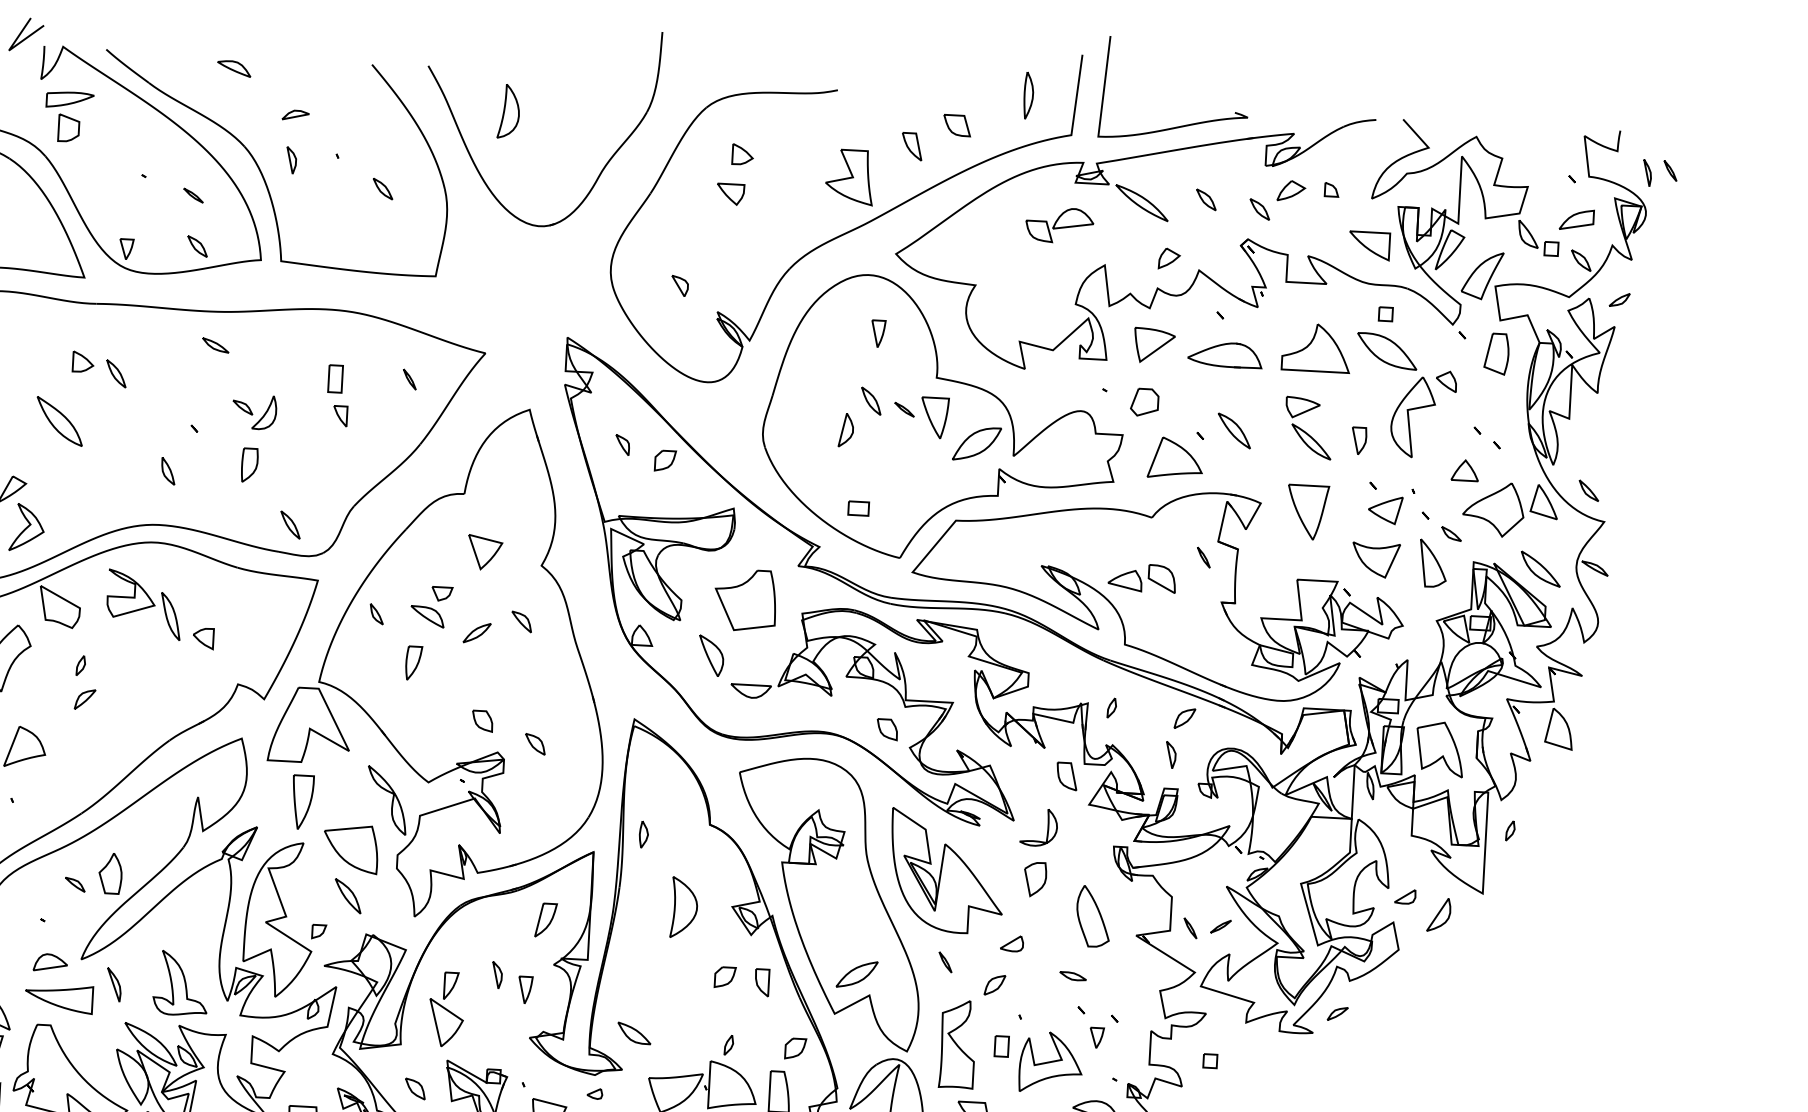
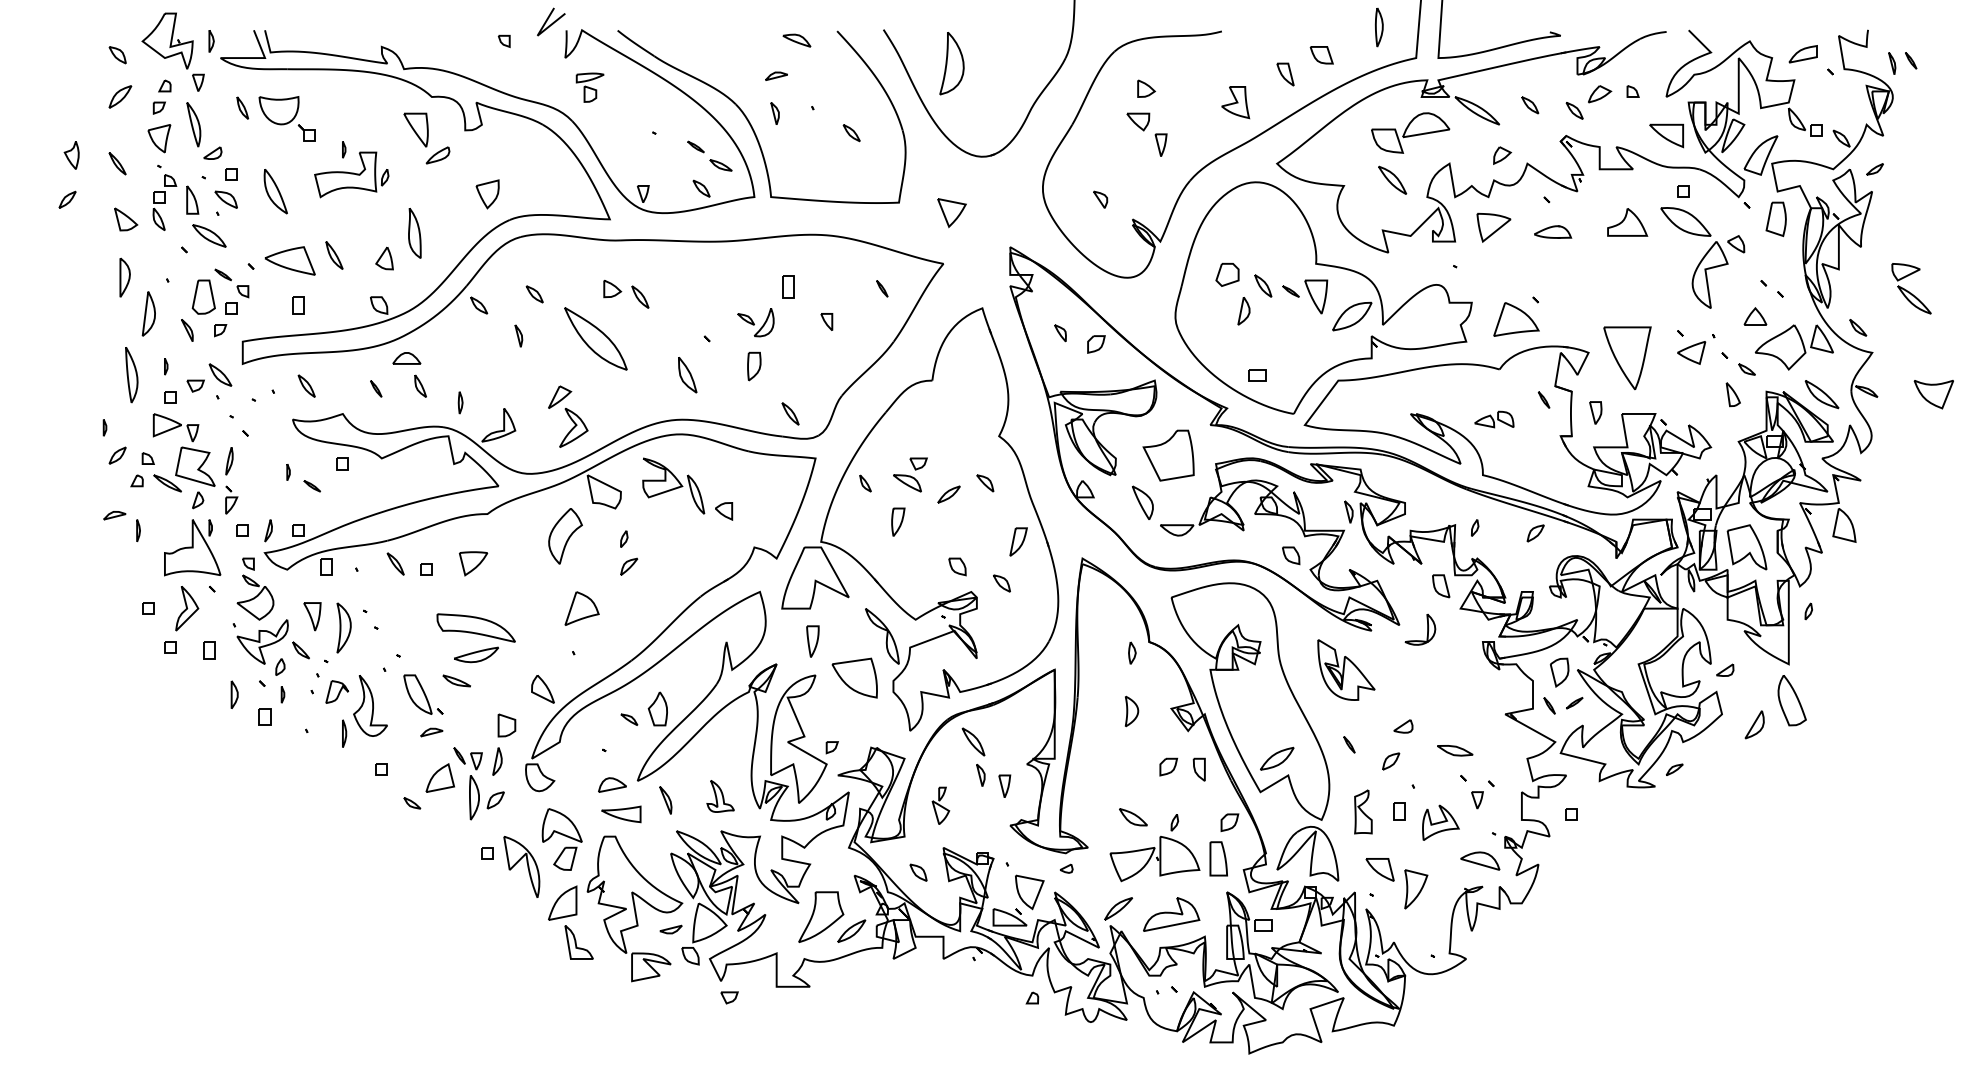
part: (233, 68) -> (796, 40), moved
part: (508, 111) -> (951, 63), size x1.4
part: (69, 116) -> (590, 87), size x0.7
part: (849, 177) -> (1235, 102), size x0.7
part: (1575, 220) -> (1802, 54), moved
part: (1059, 224) -> (1410, 132), size x1.4
part: (877, 332) -> (1160, 144), moved
part: (215, 345) -> (720, 165), moved
part: (1316, 348) -> (1627, 222), size x0.7
part: (1225, 354) -> (1552, 231), size x0.6
part: (336, 378) -> (788, 286), moved
part: (1144, 401) -> (1227, 274), moved
part: (59, 420) -> (595, 338), size x1.6
part: (1308, 427) -> (1911, 288), moved
part: (1234, 429) -> (1392, 179), moved
part: (1358, 440) -> (1595, 412), moved
part: (168, 470) -> (687, 374), size x1.6
part: (1307, 511) -> (1627, 357), size x1.4
part: (484, 553) -> (951, 213), moved
part: (1375, 560) -> (1933, 394), moved
part: (1433, 563) -> (1733, 394), size x0.6
part: (1142, 577) -> (1494, 419), size x0.7
part: (1170, 754) -> (1348, 511), moved
part: (302, 802) -> (812, 641), size x0.7
part: (644, 833) -> (1132, 652), moved
part: (946, 870) -> (1346, 669), size x0.6
part: (1035, 879) -> (1559, 672), moved
part: (348, 895) -> (973, 741), moved
part: (683, 907) -> (1131, 711), size x0.6
part: (1438, 914) -> (1754, 724), moved
part: (1092, 916) -> (1791, 700), moved
part: (545, 919) -> (1018, 541), moved
part: (1072, 976) -> (1454, 750), size x1.6
part: (180, 983) -> (720, 796), size x0.6
part: (59, 998) -> (621, 814), size x0.7
part: (446, 1009) -> (940, 805), size x0.6
part: (634, 1033) -> (1133, 817), moved
part: (958, 1044) -> (1363, 811), size x0.6
part: (1050, 1062) -> (1440, 822), size x0.7

